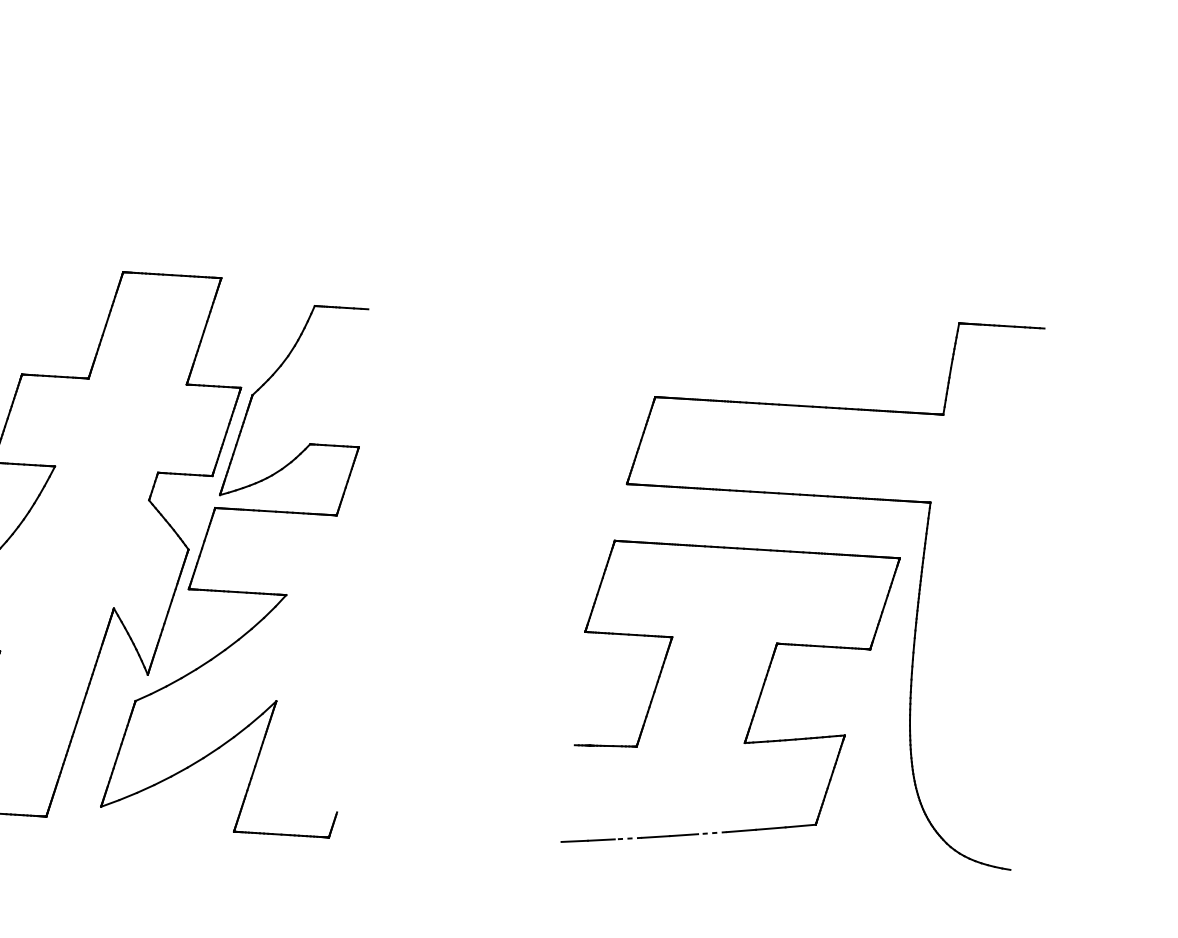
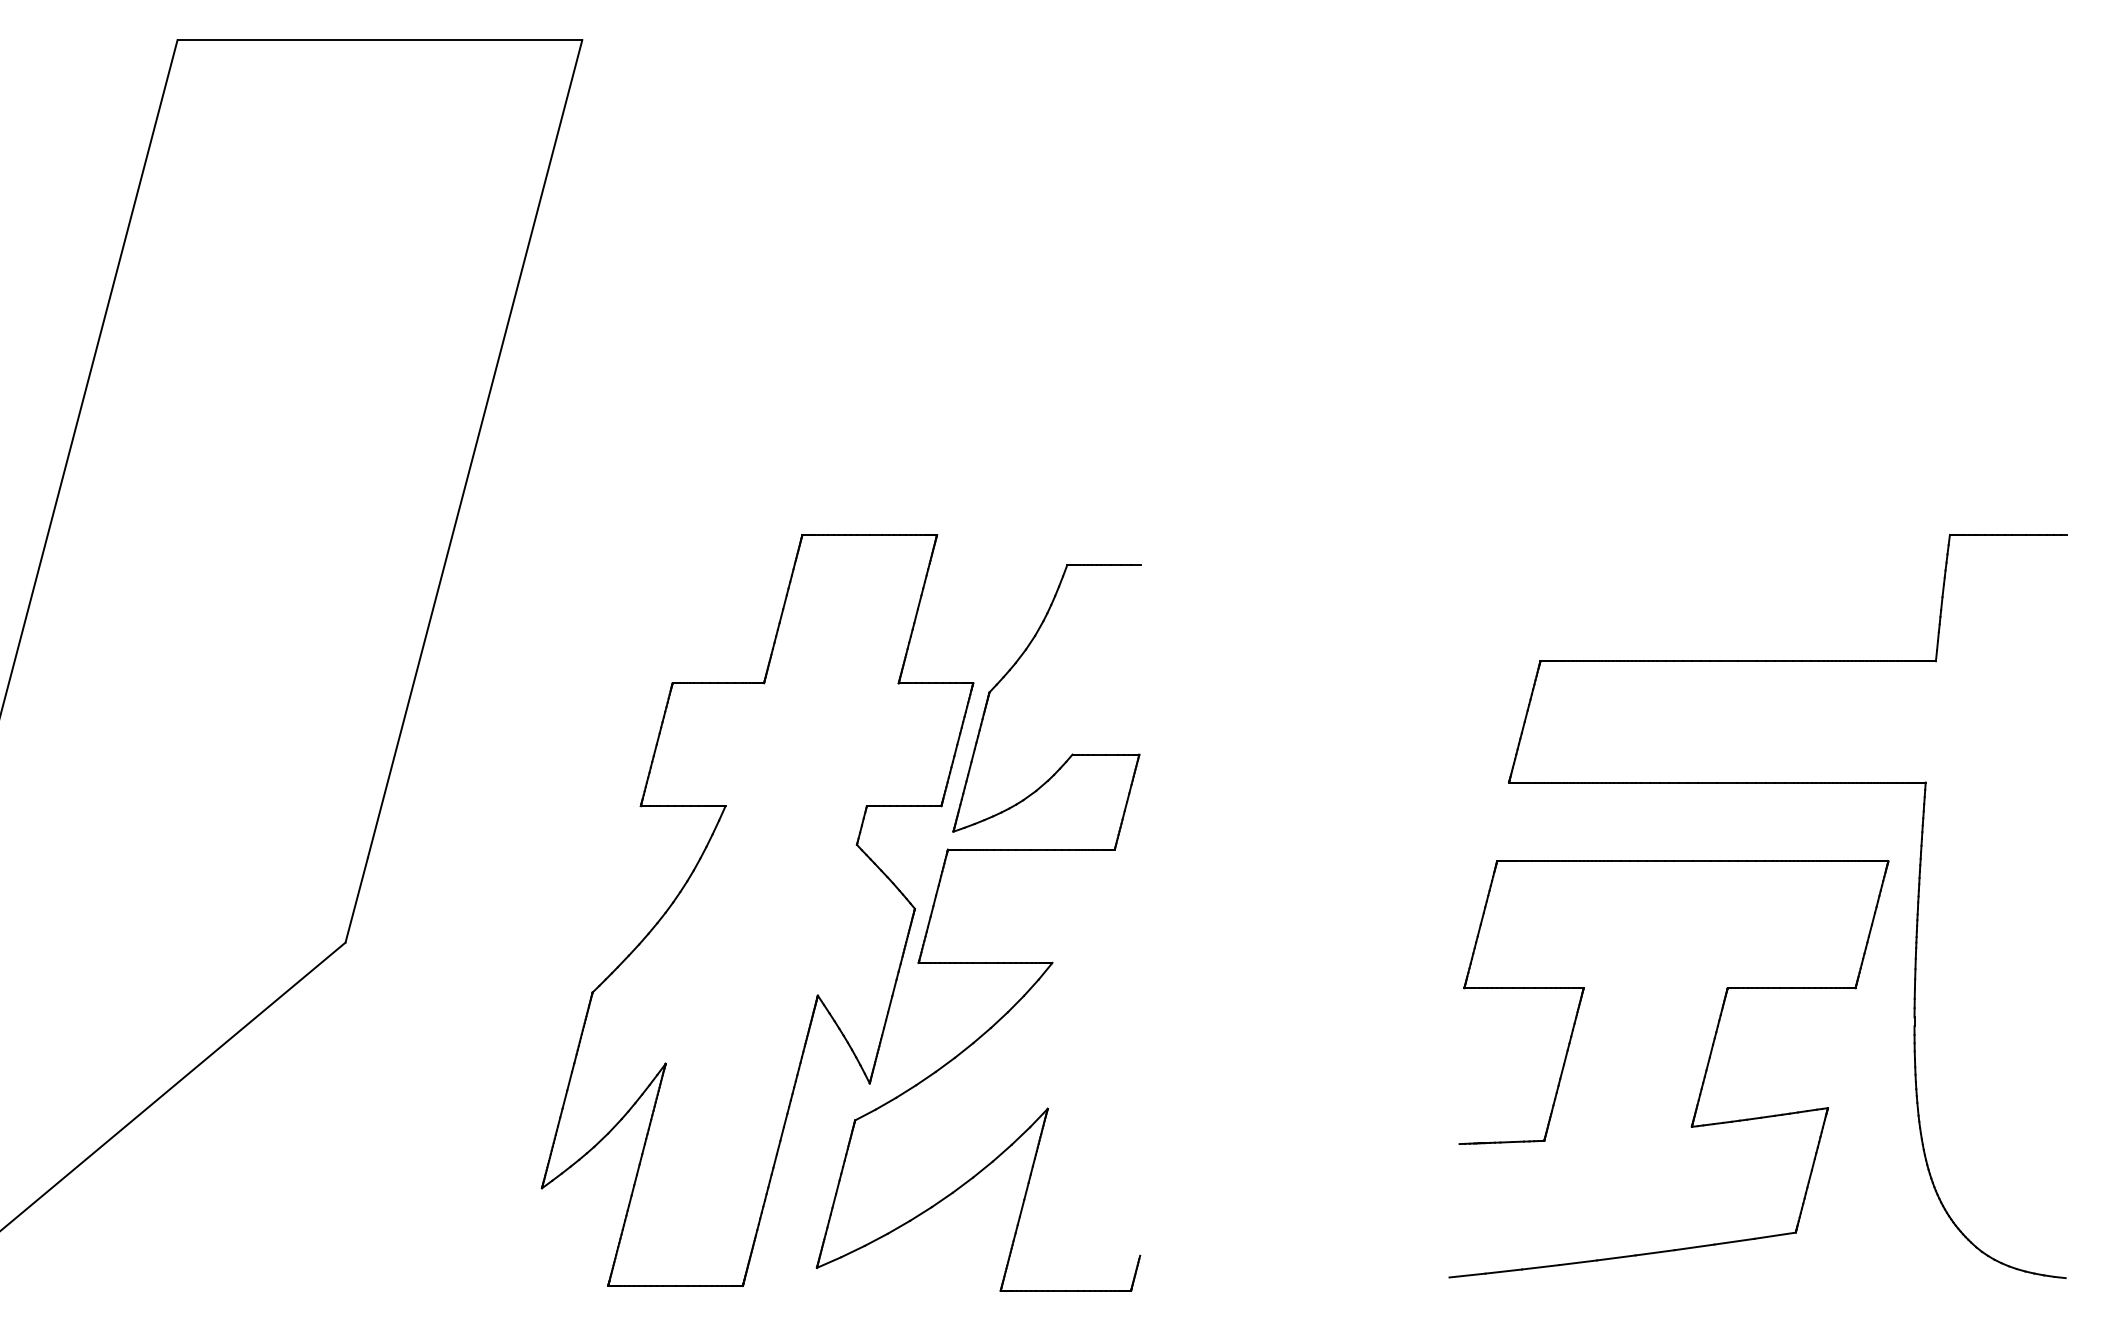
line: (712, 832) -> (1655, 1252), dashed -> solid
line: (628, 838) -> (1540, 1267), dashed -> solid

